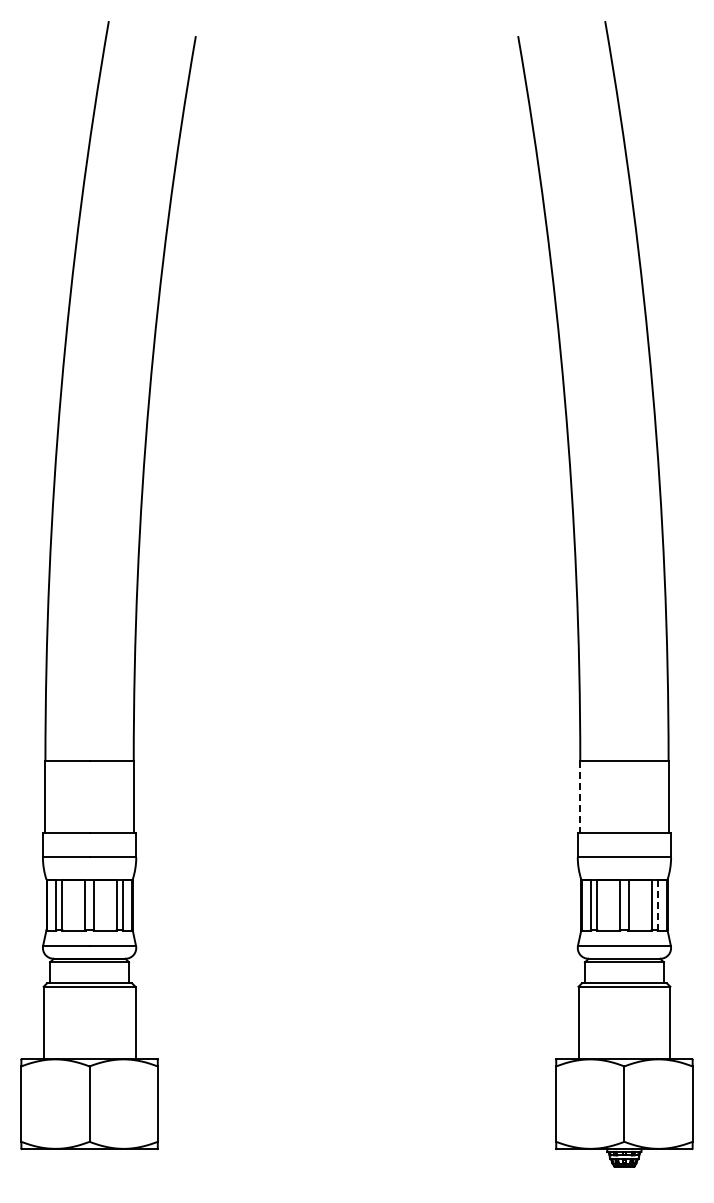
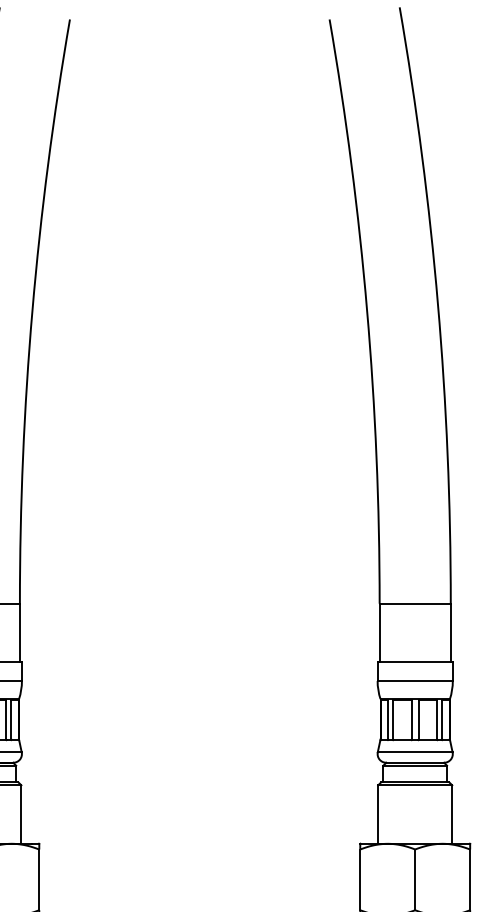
line: (580, 797) -> (379, 632), dashed -> solid
line: (657, 905) -> (441, 719), dashed -> solid

